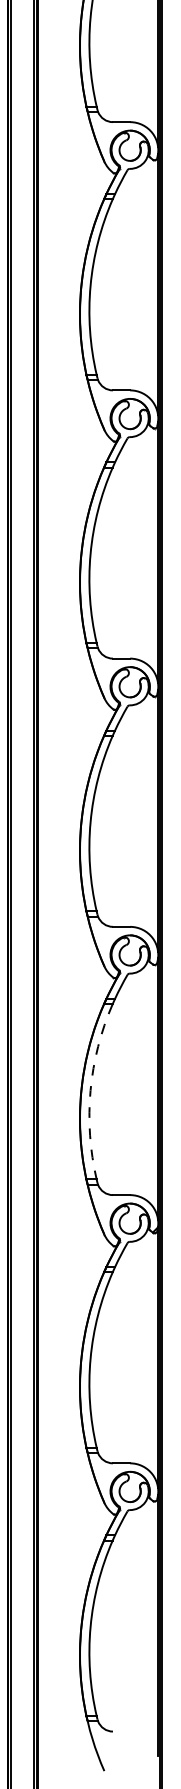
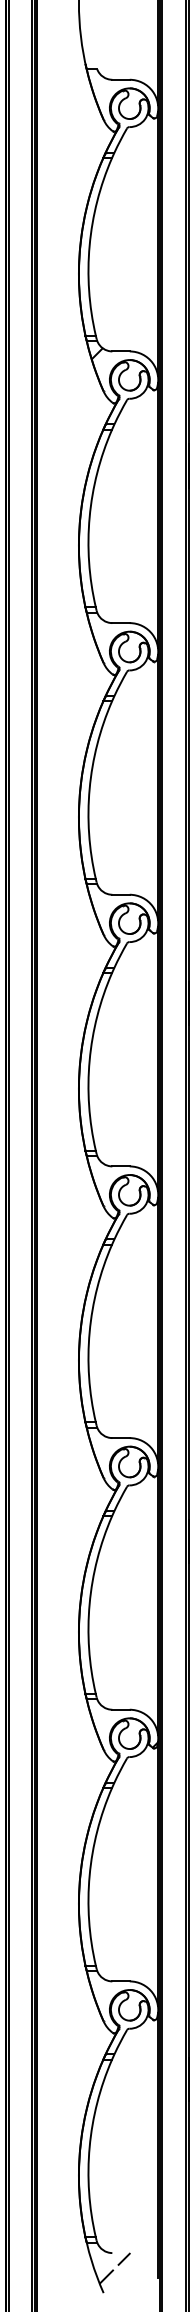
arc: (90, 1090) -> (89, 1603), dashed -> solid
hatch: (115, 1746) -> (114, 2268), added

